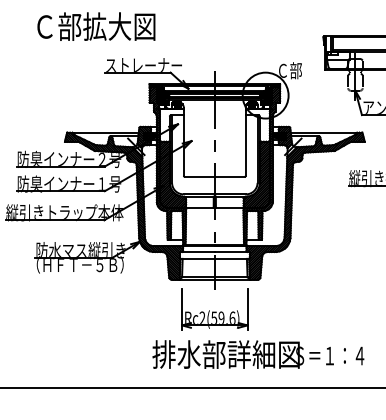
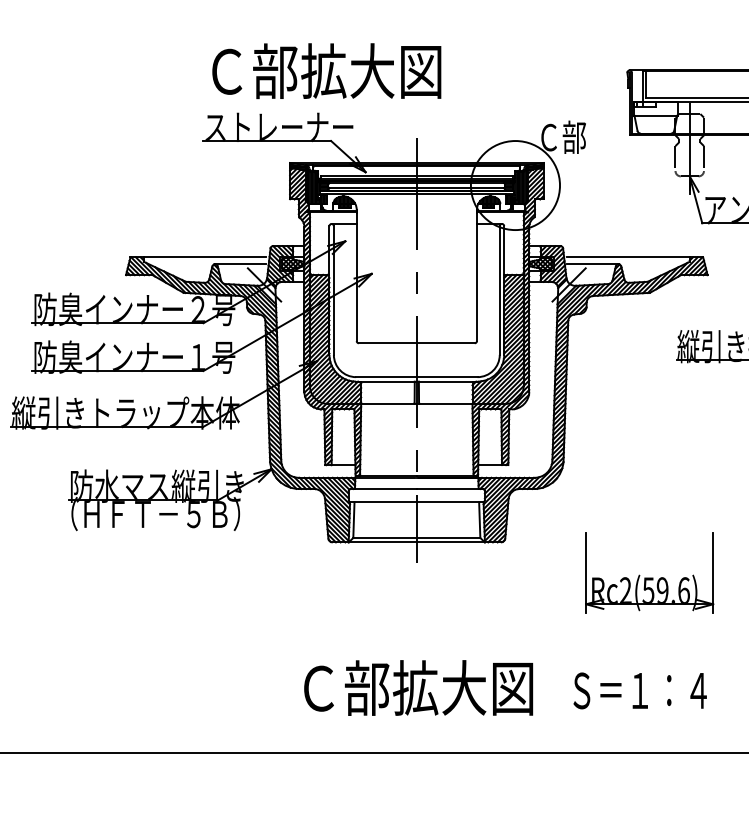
text: (96, 26) -> (326, 70), moved
part: (214, 309) -> (649, 573), moved
text: (225, 354) -> (437, 687), 排水部詳細図 -> Ｃ部拡大図

